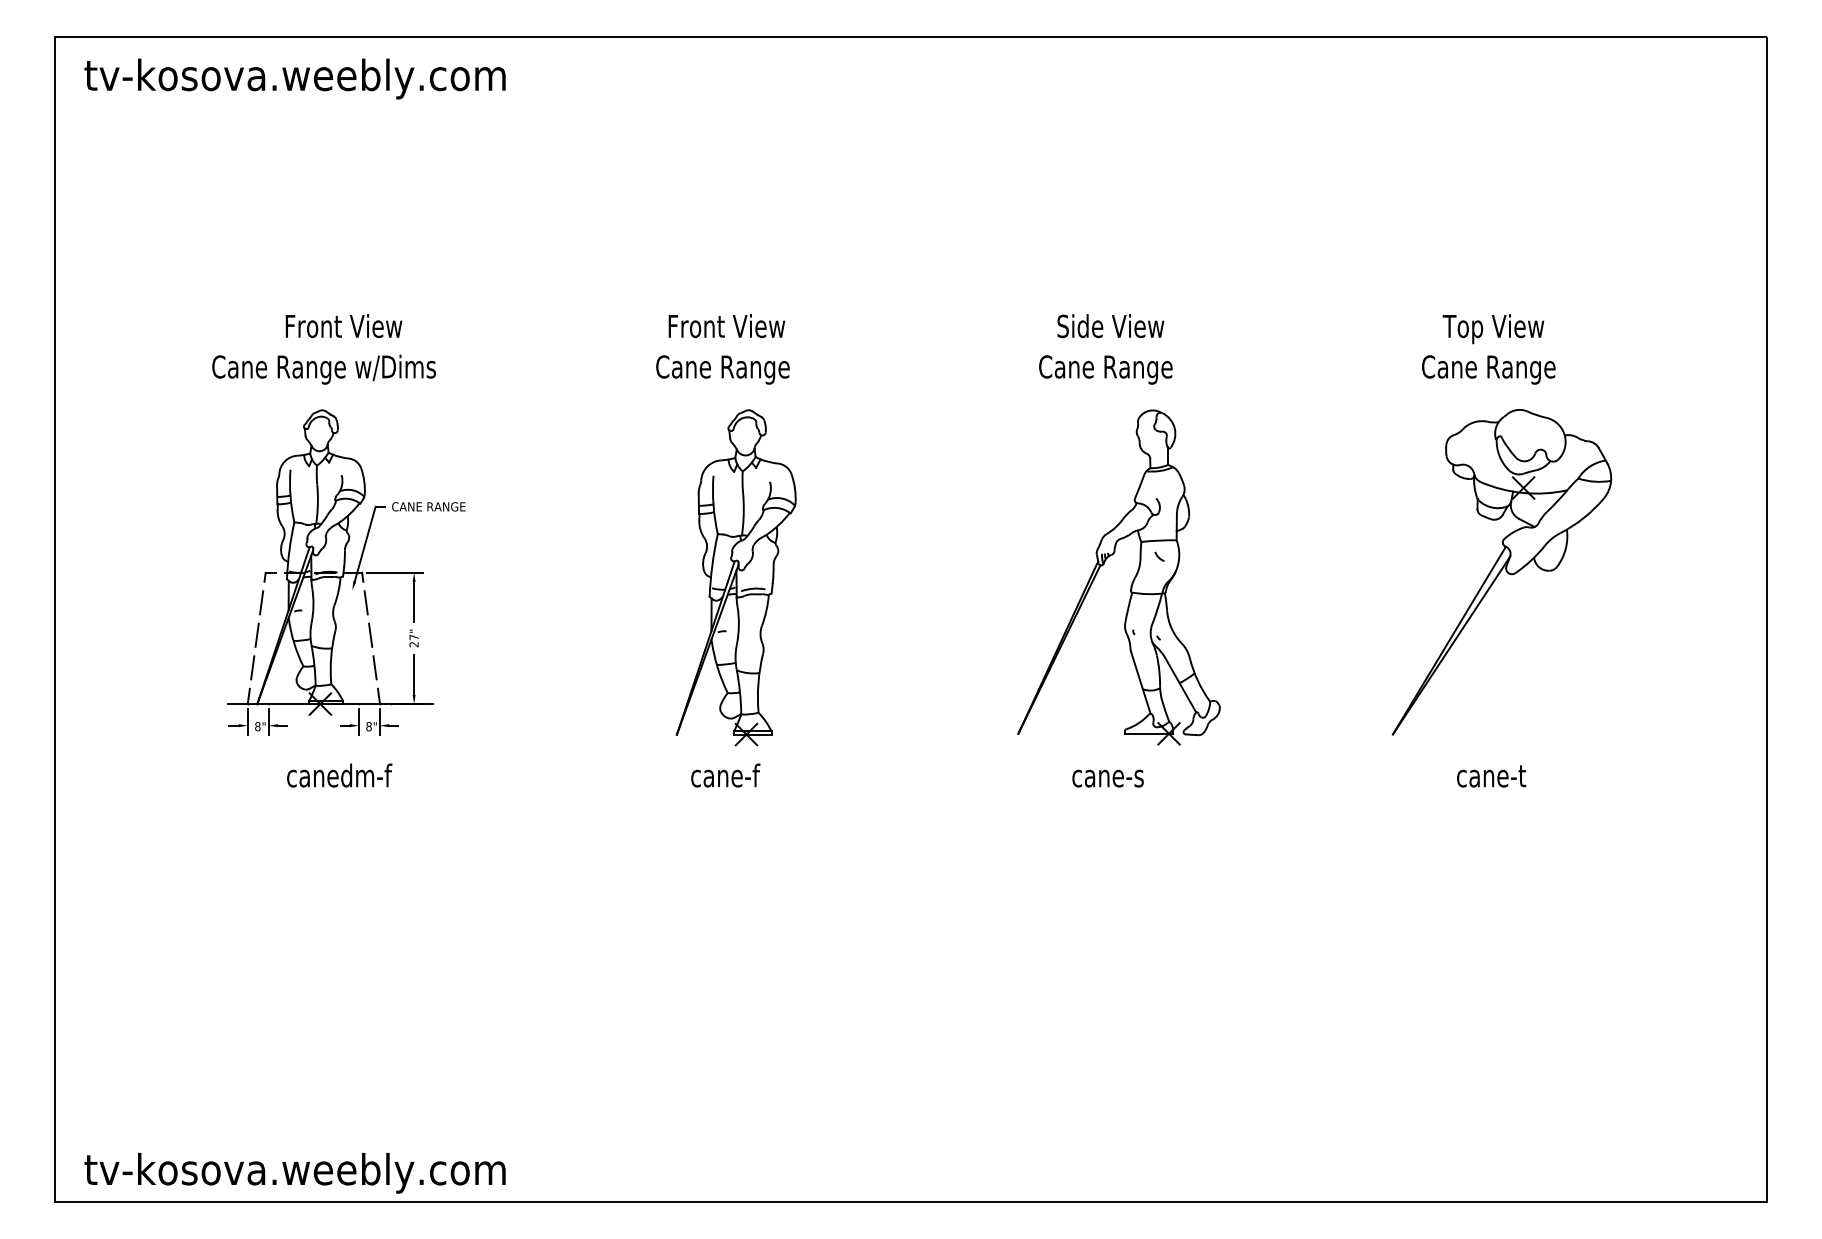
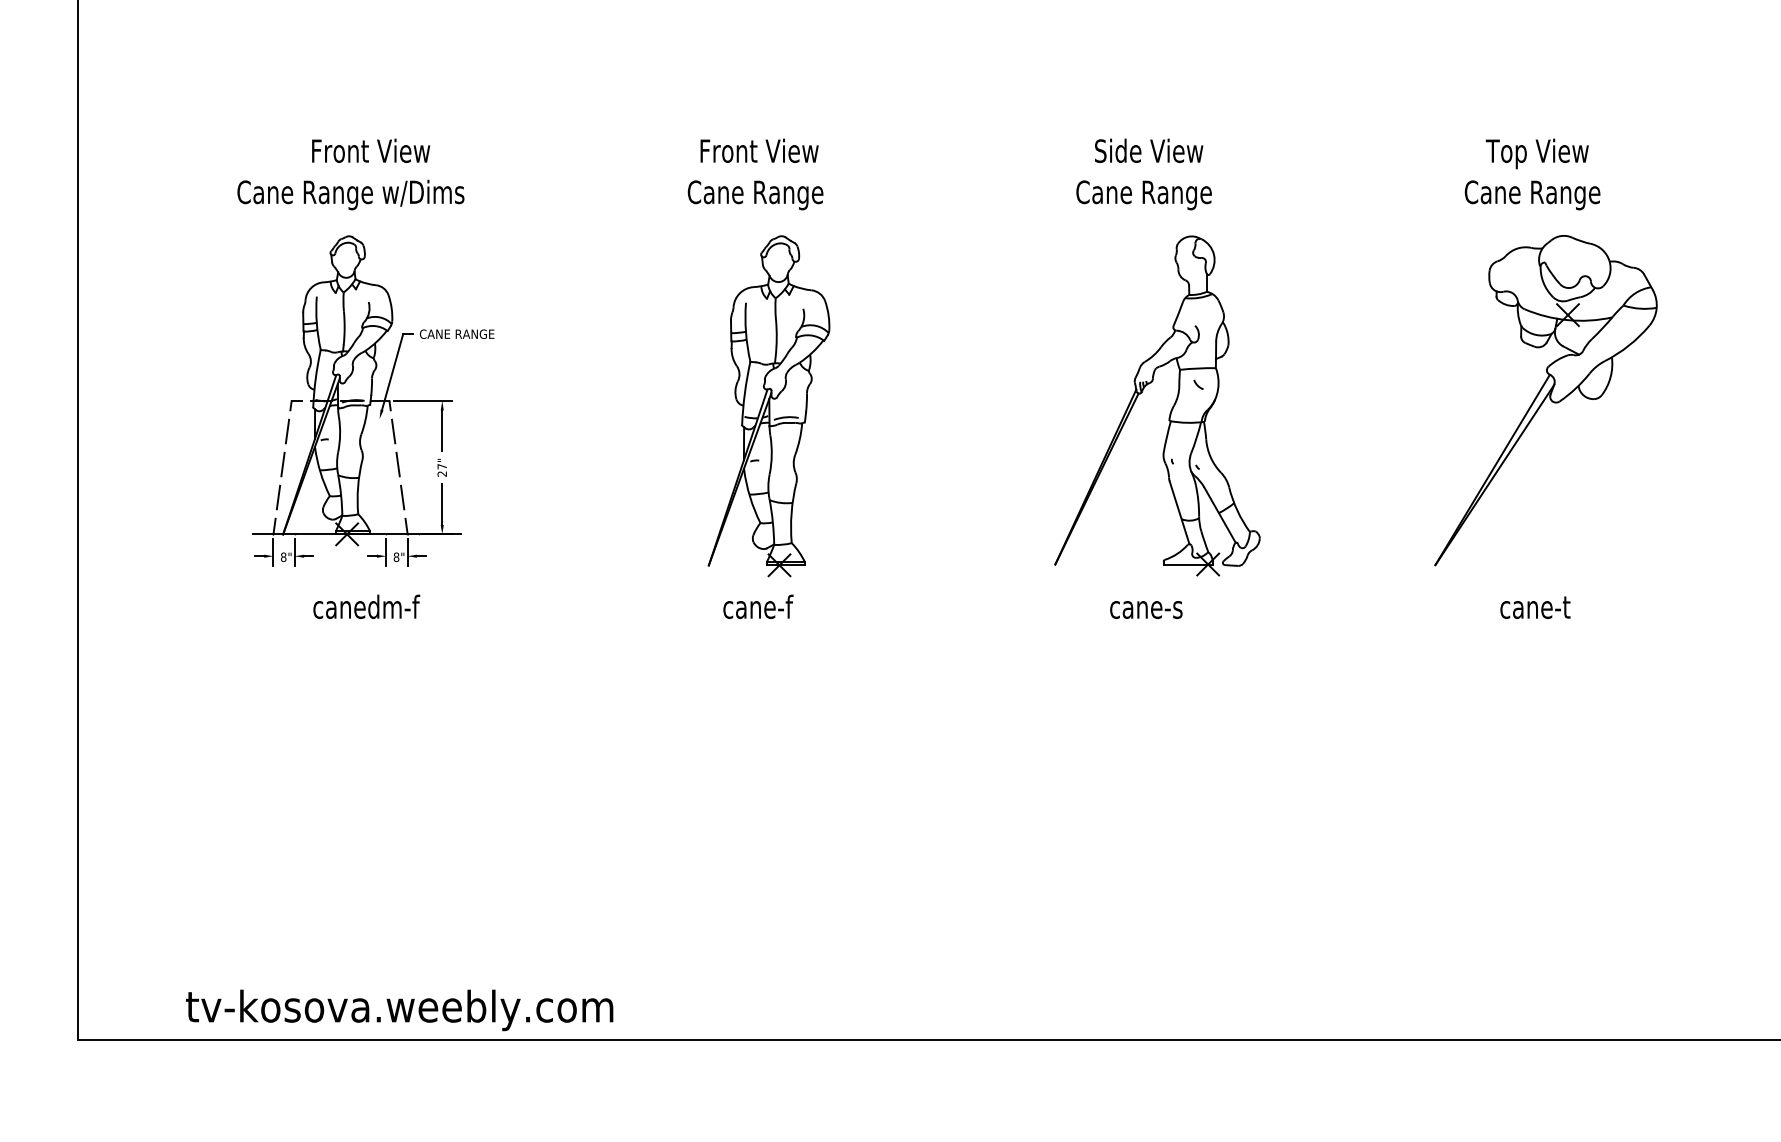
text: (294, 1173) -> (399, 1010), moved

